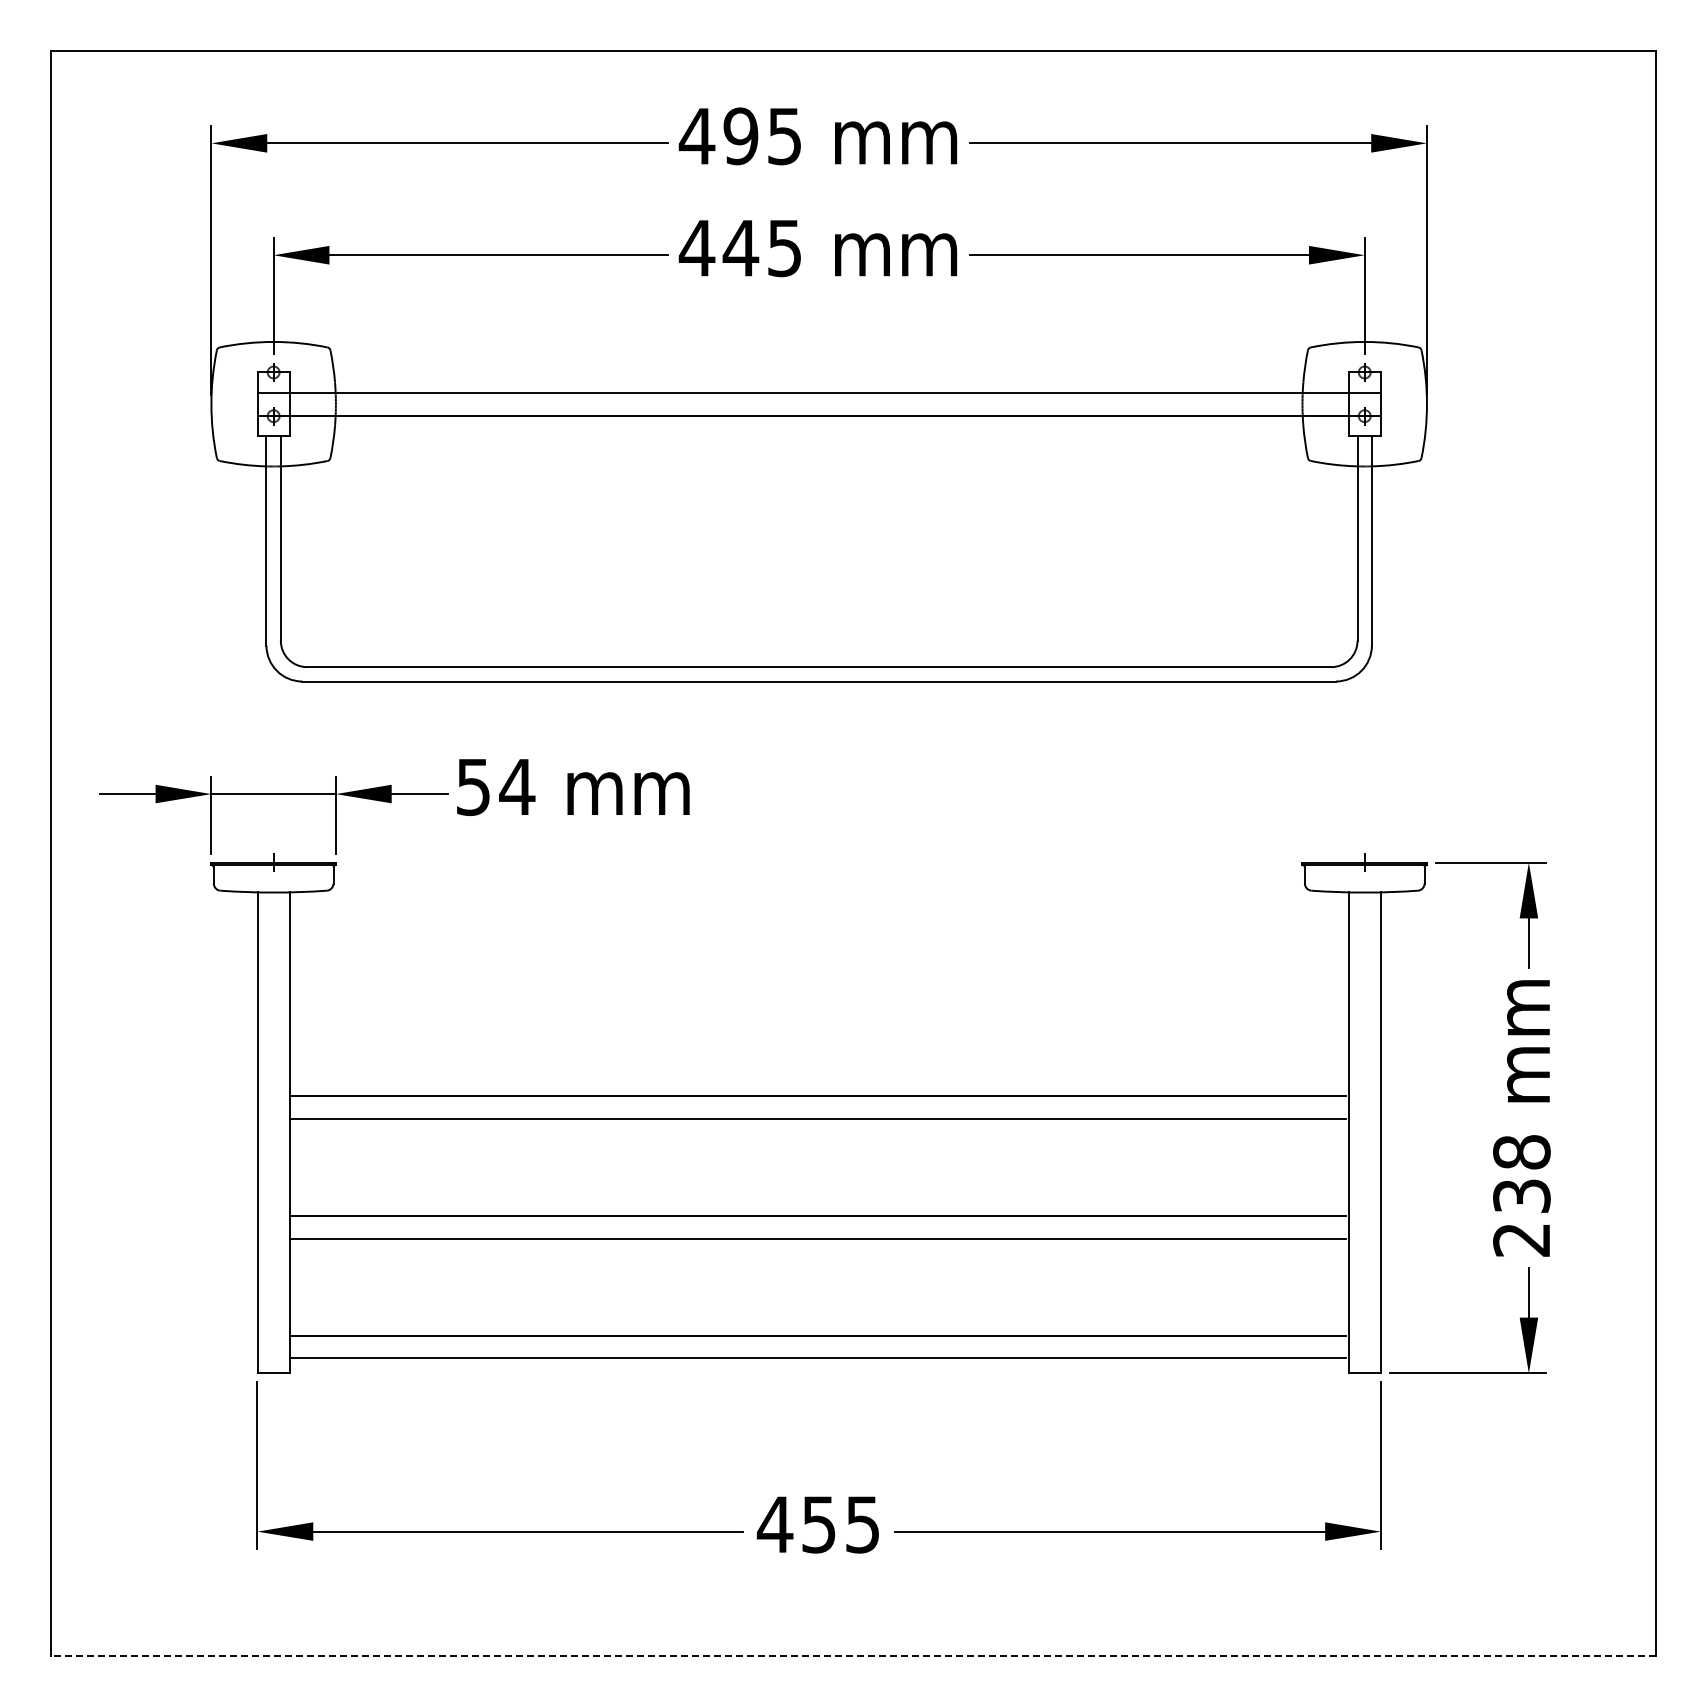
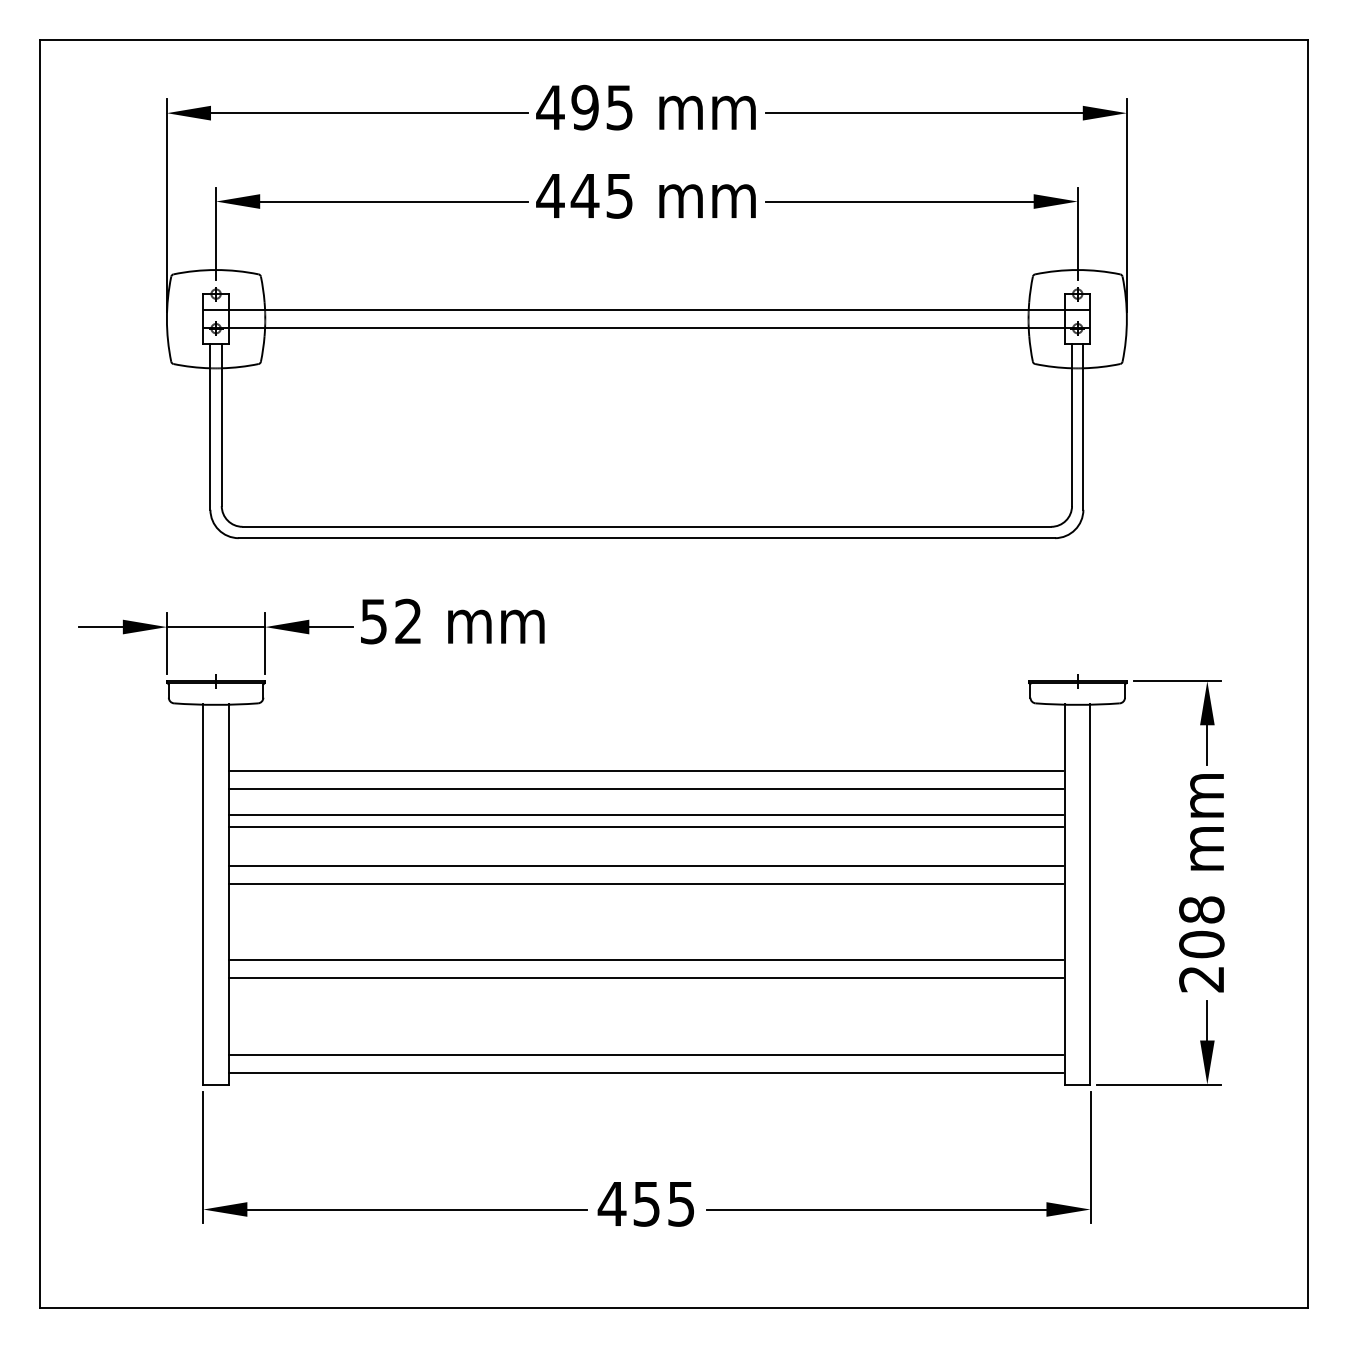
text: (517, 786) -> (408, 621), 54 -> 52
line: (817, 976) -> (645, 771), added
line: (817, 999) -> (645, 789), added
line: (817, 1032) -> (645, 815), added
line: (817, 1046) -> (645, 826), added
text: (1521, 1195) -> (1201, 944), 238 -> 208
line: (852, 1655) -> (673, 1307), dashed -> solid

